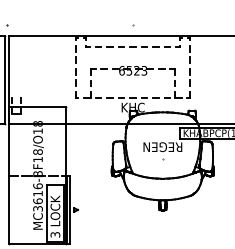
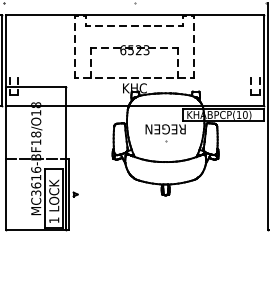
text: (55, 235) -> (54, 220), 3 -> 1

